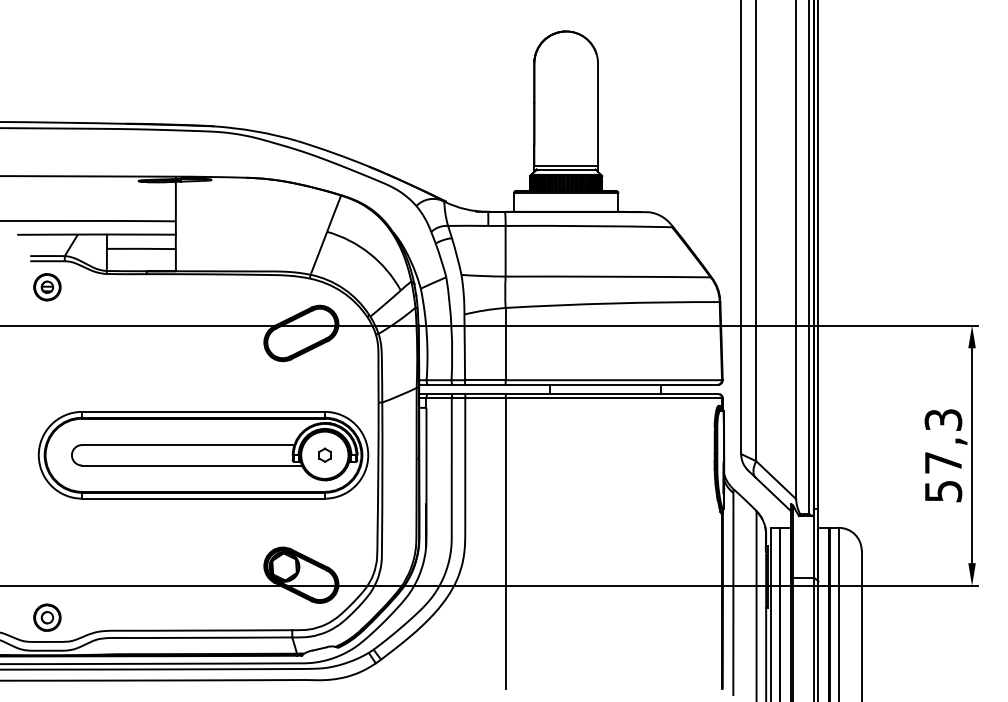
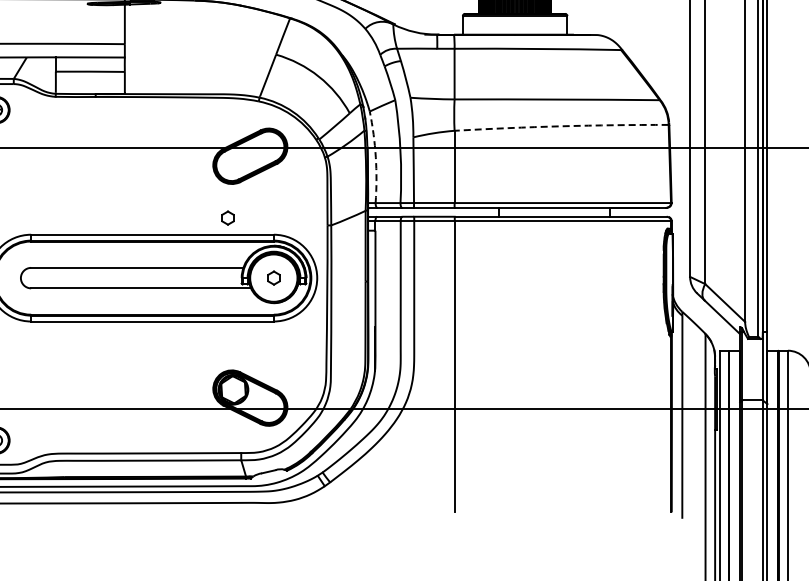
arc: (612, 303) -> (561, 126), solid -> dashed
arc: (426, 334) -> (375, 157), solid -> dashed
part: (278, 394) -> (227, 217), added

